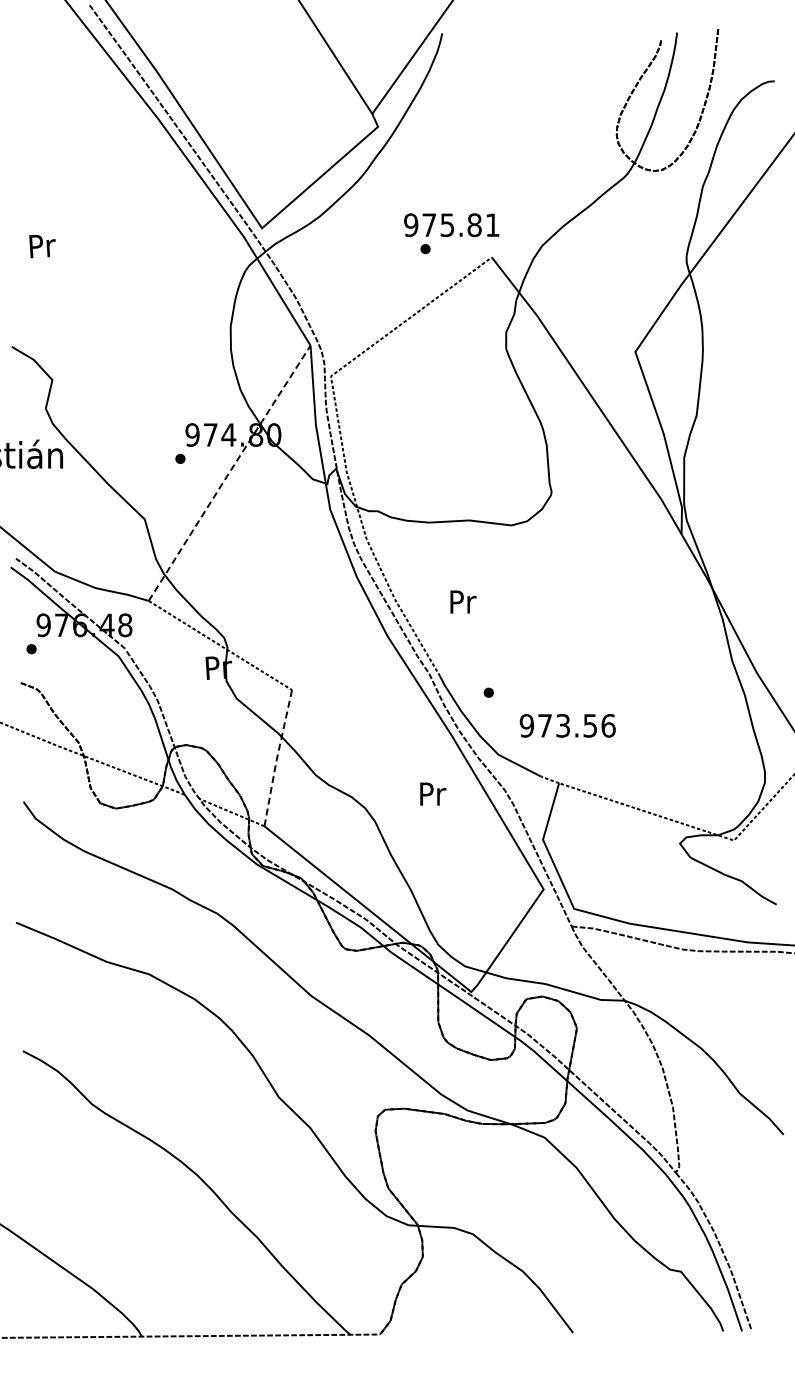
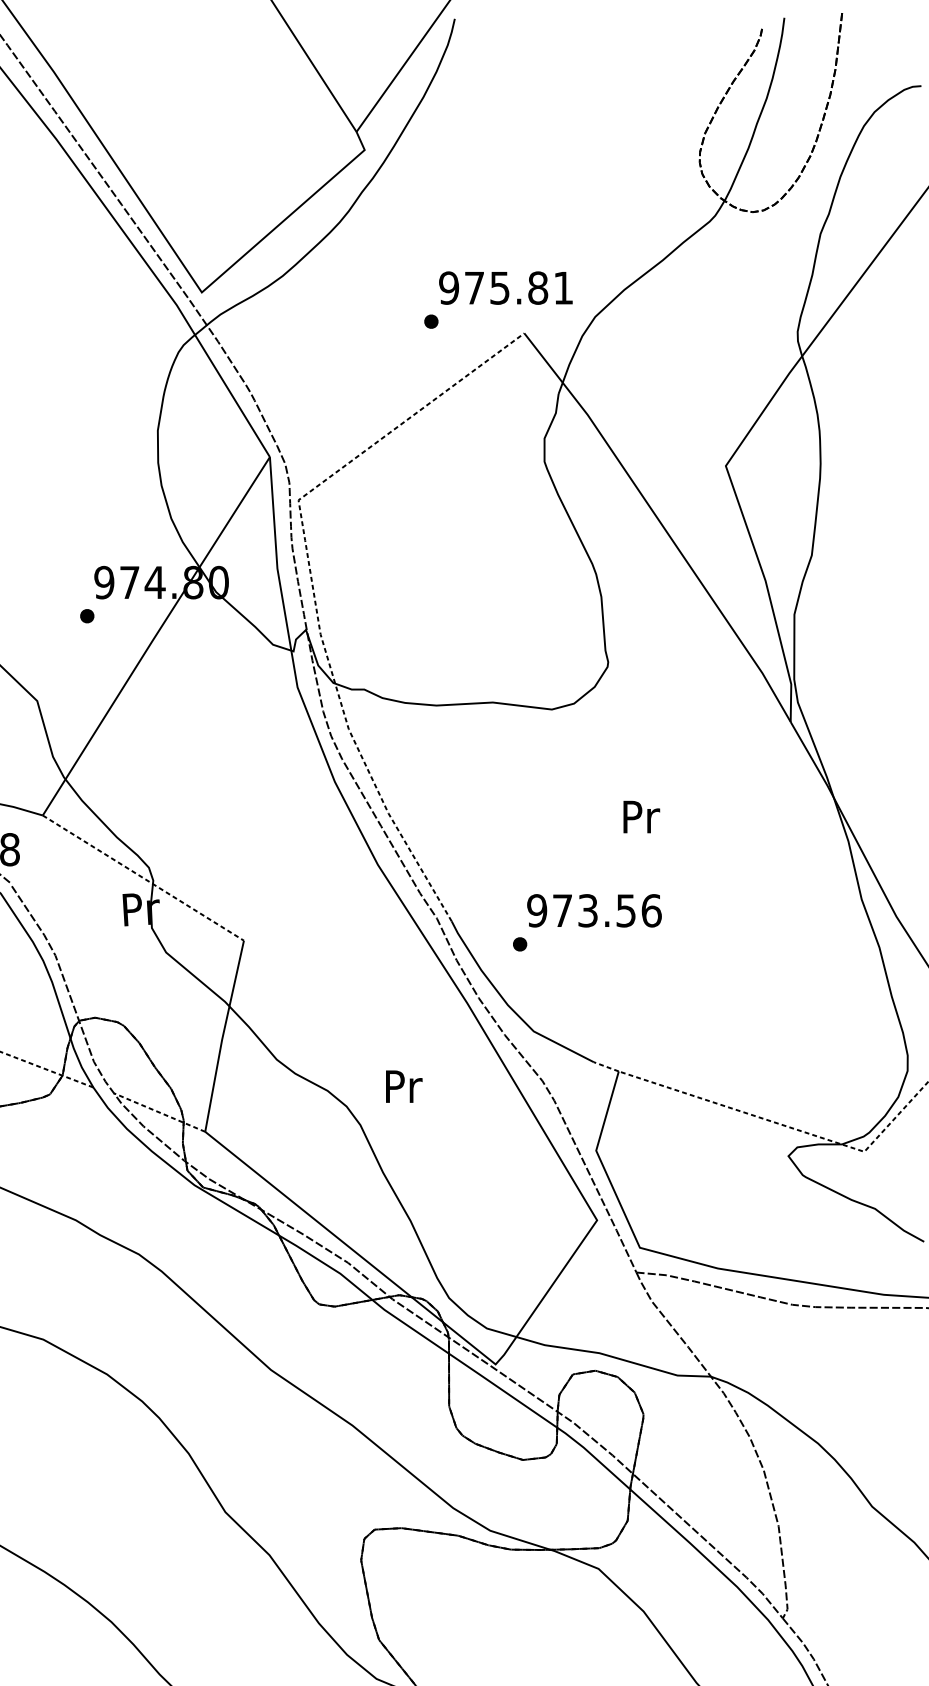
text: (451, 225) -> (505, 288), moved
line: (228, 473) -> (154, 636), dashed -> solid
text: (463, 601) -> (641, 816), moved
text: (567, 725) -> (594, 910), moved
line: (277, 757) -> (223, 1035), dashed -> solid
text: (433, 793) -> (404, 1085), moved

